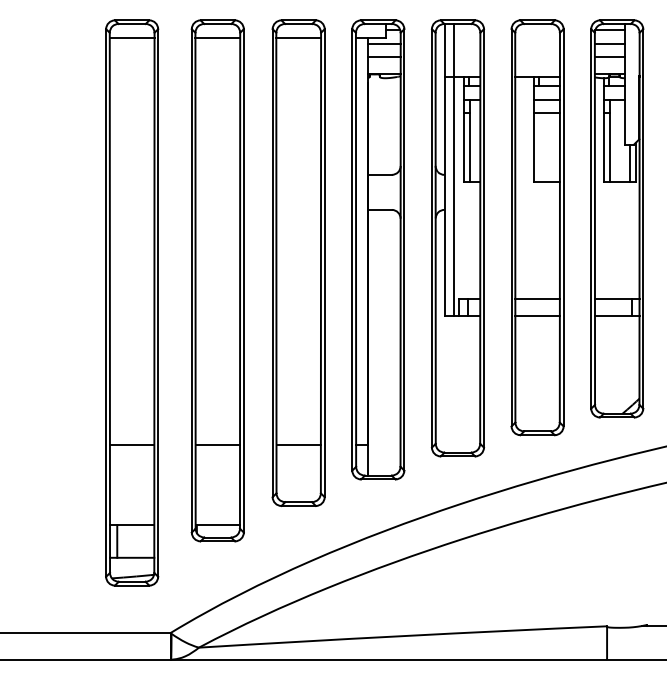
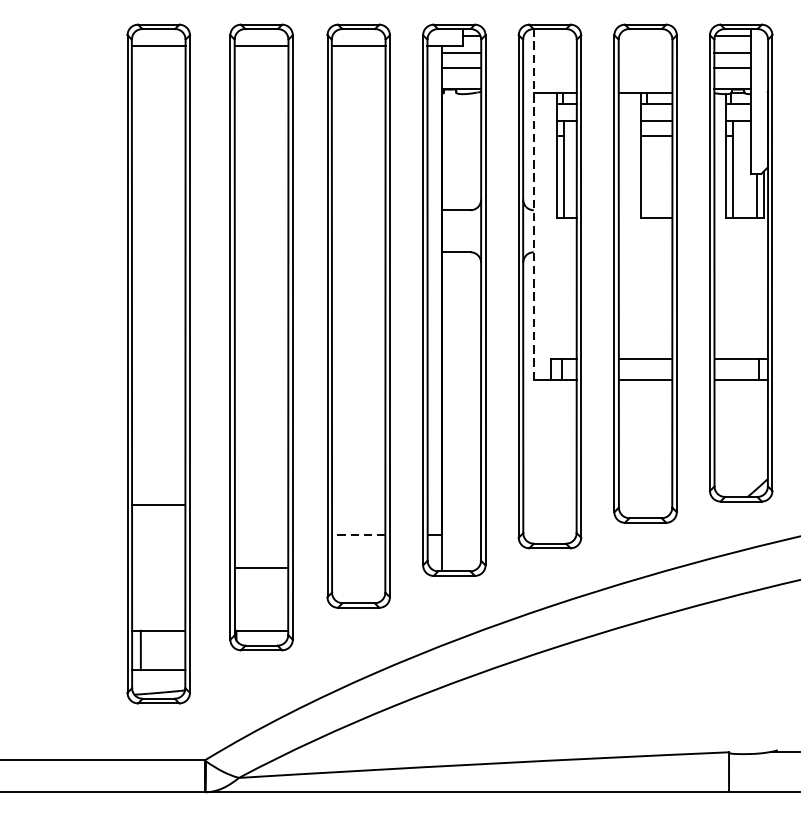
line: (444, 169) -> (533, 203), solid -> dashed
line: (453, 169) -> (544, 203), removed
line: (131, 445) -> (157, 505), moved
line: (217, 445) -> (261, 567), moved
line: (298, 445) -> (358, 535), solid -> dashed

